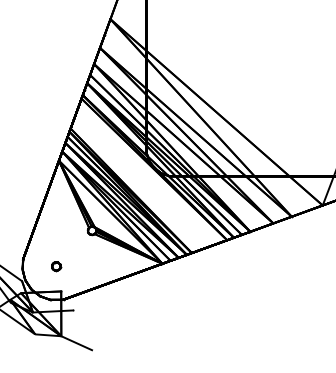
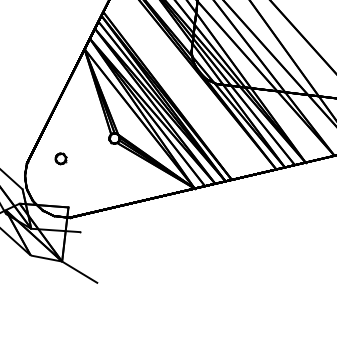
part: (56, 266) -> (61, 158), moved

